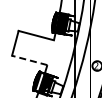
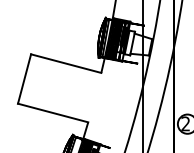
line: (29, 60) -> (52, 113), dashed -> solid

